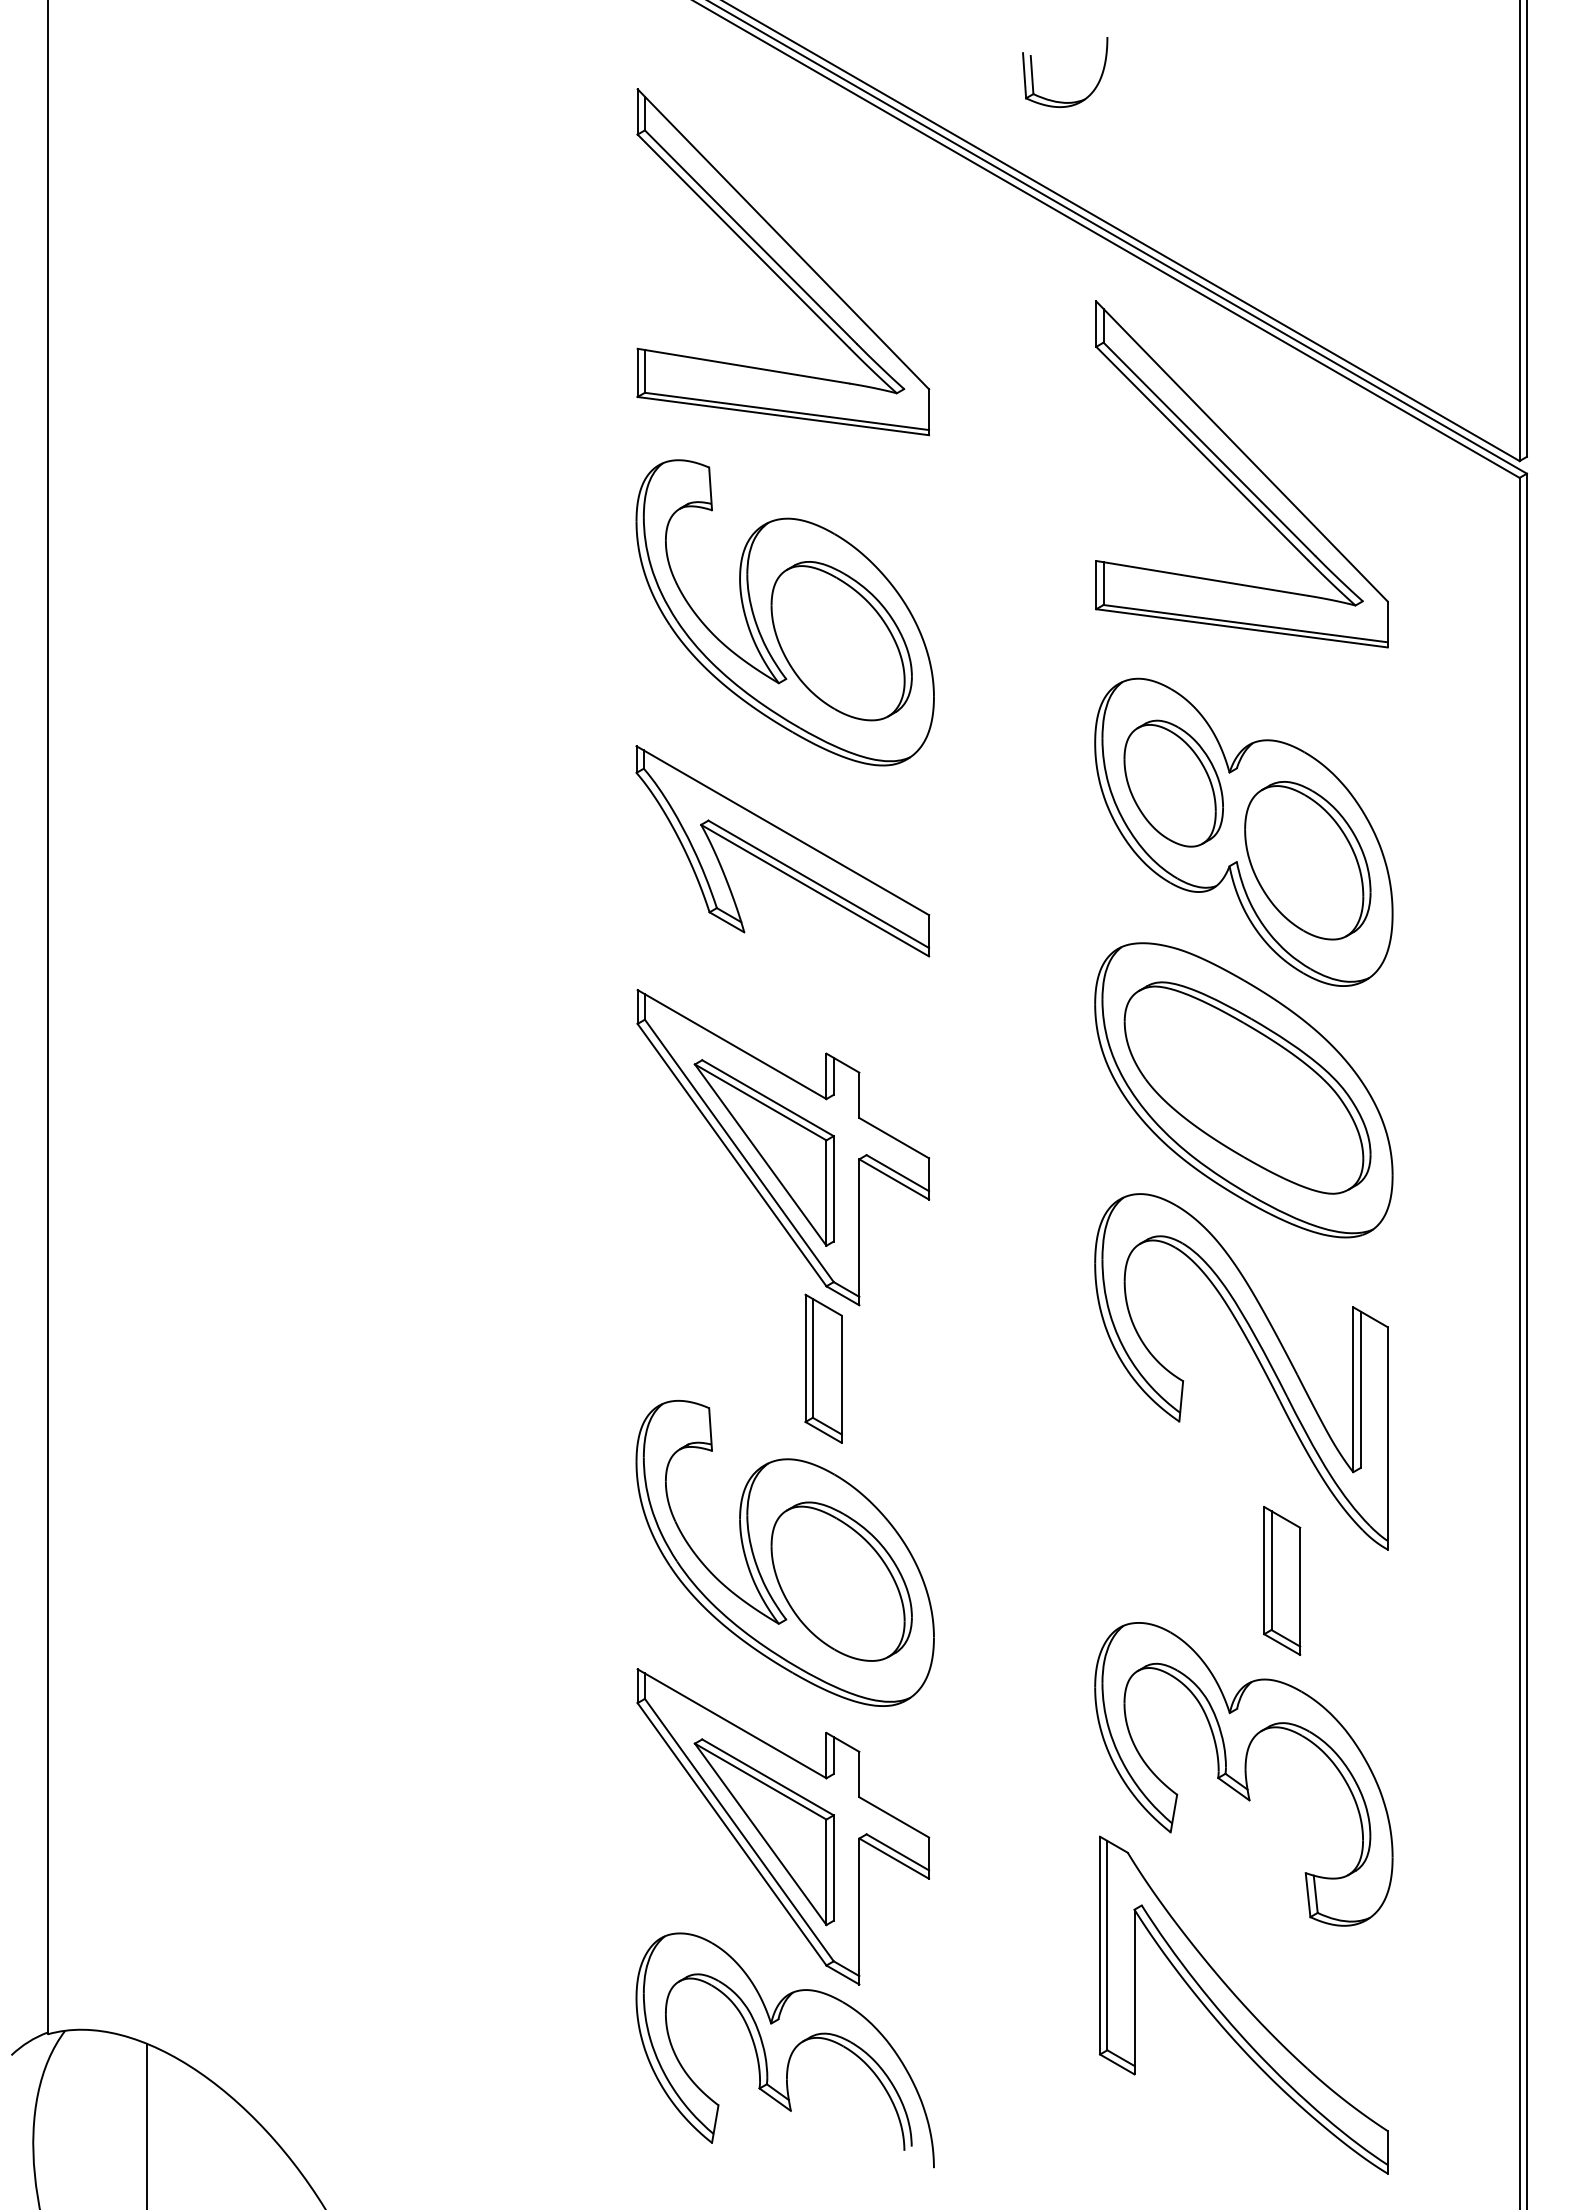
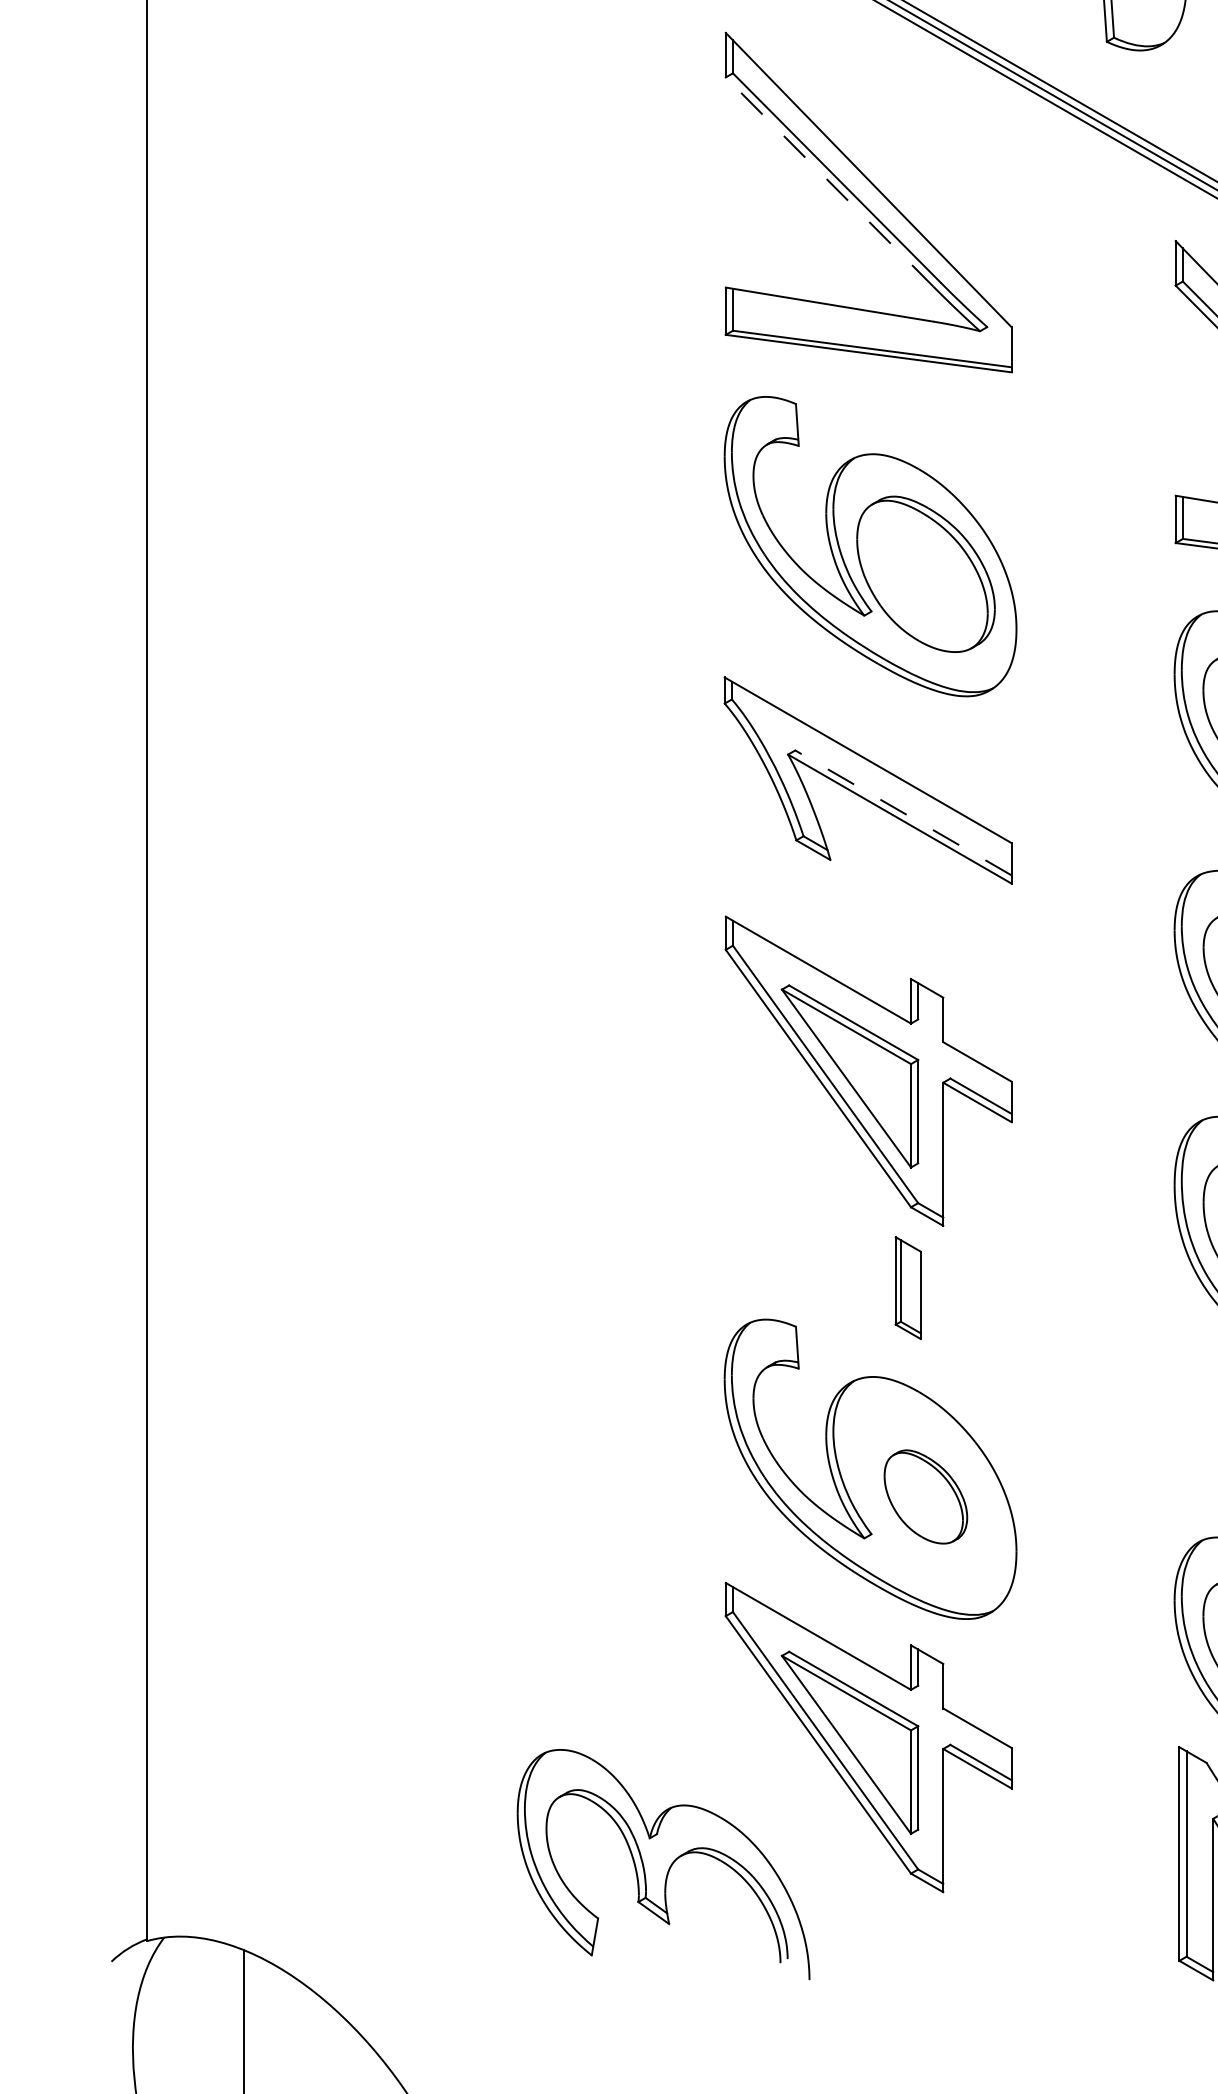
line: (743, 240) -> (829, 181), solid -> dashed
line: (818, 884) -> (903, 813), solid -> dashed
part: (823, 1368) -> (908, 1287), size x0.7
part: (841, 1581) -> (925, 1496), size x0.6
part: (790, 2054) -> (668, 1868), moved

